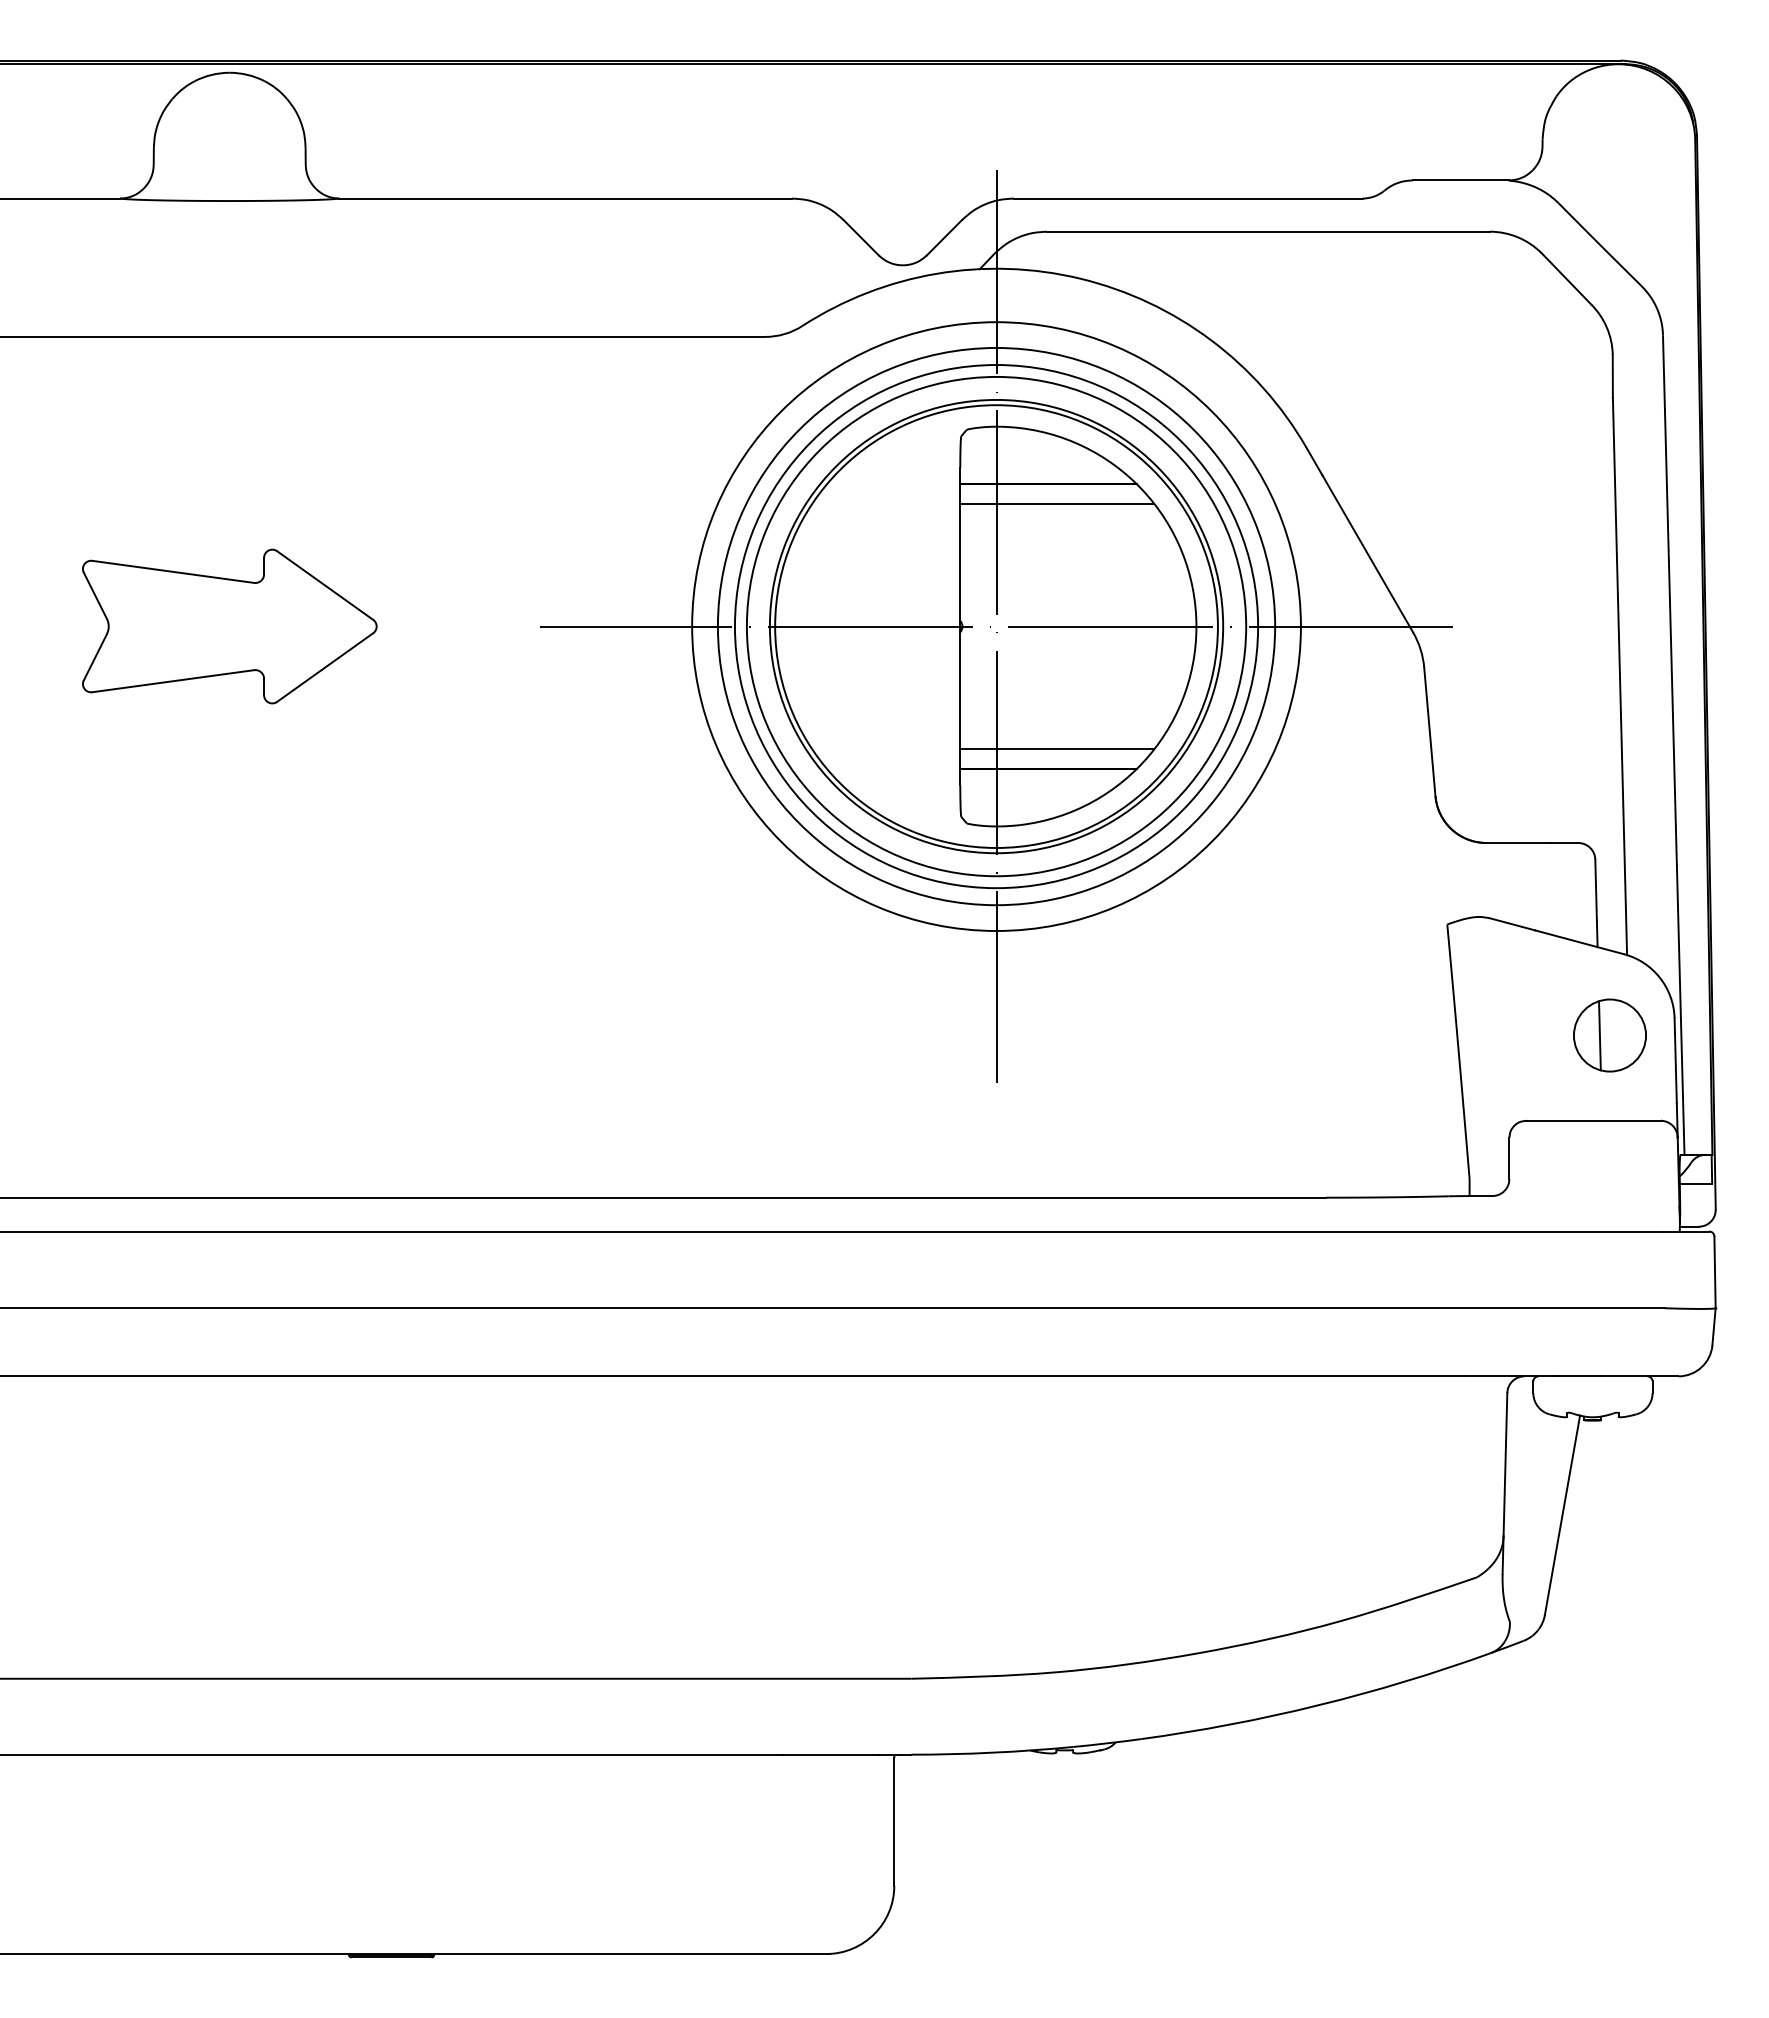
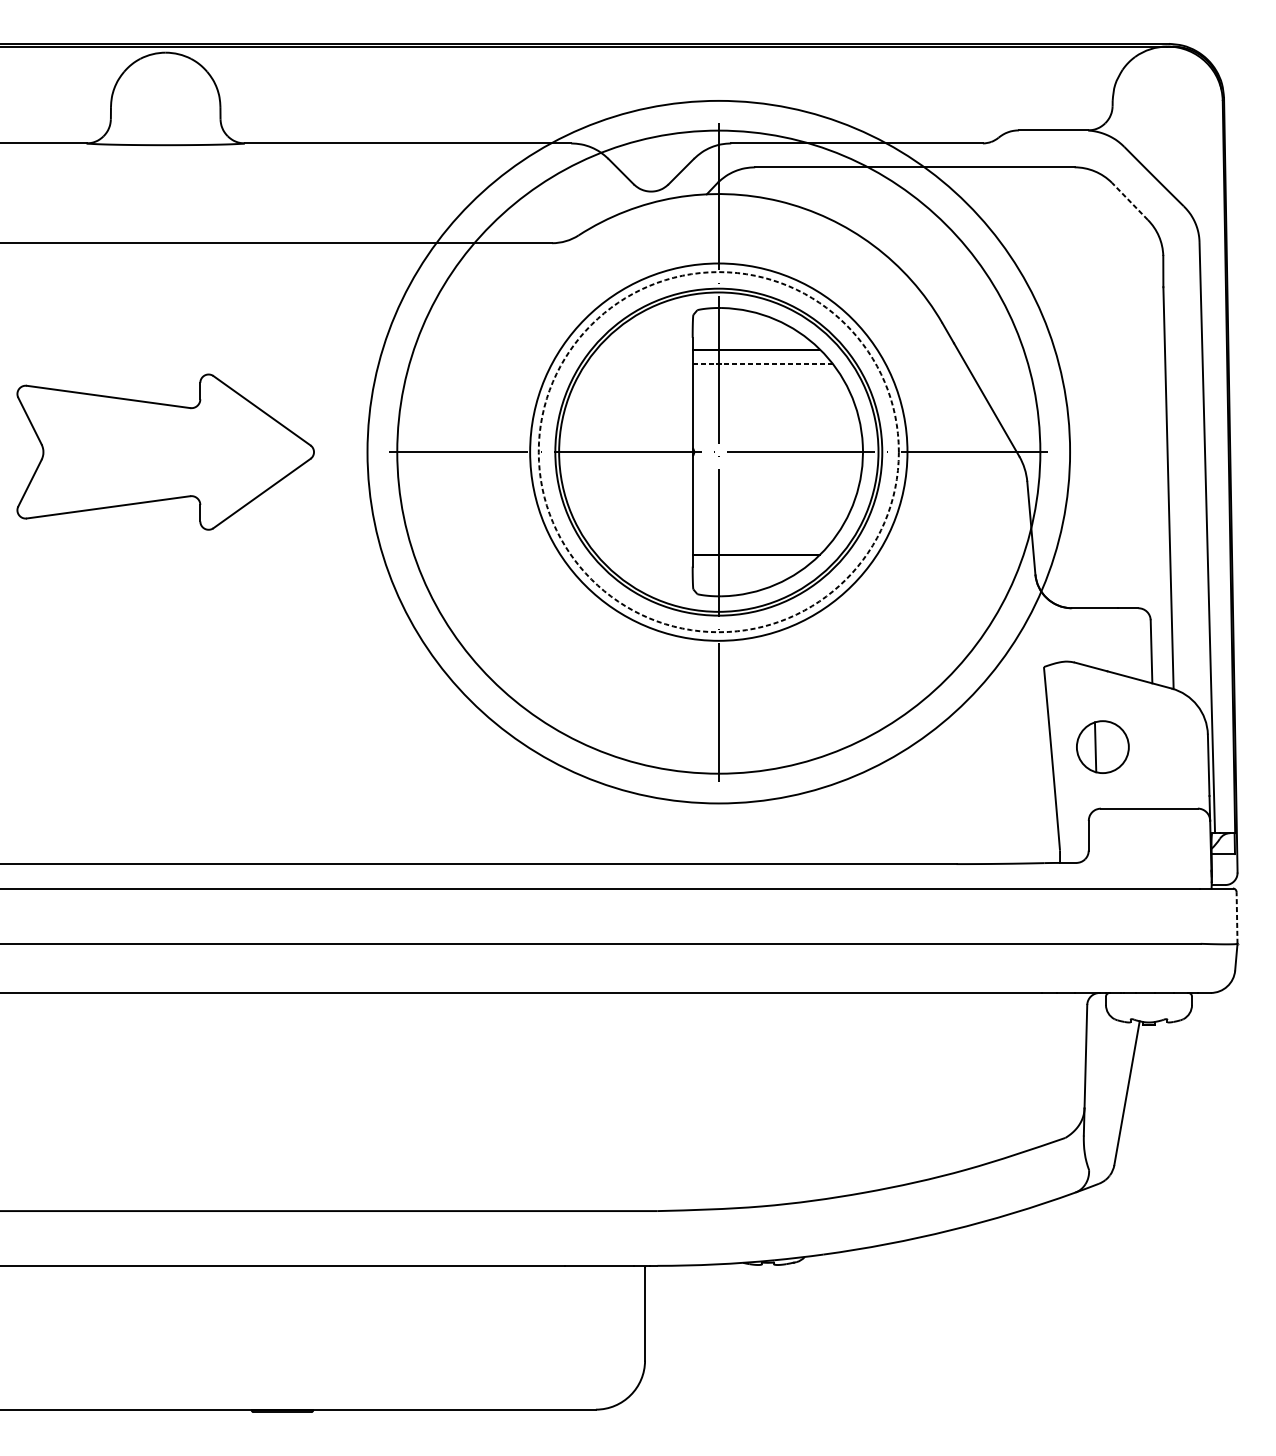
line: (1566, 278) -> (1129, 201), solid -> dashed
line: (1057, 503) -> (762, 363), solid -> dashed
part: (229, 626) -> (165, 452), size x1.4
circle: (996, 626) -> (718, 452), size x1.6
circle: (996, 626) -> (718, 452), size x1.6
circle: (996, 626) -> (718, 452), solid -> dashed
line: (1057, 749) -> (762, 540), removed
part: (1609, 1035) -> (1102, 747), moved
line: (1715, 1272) -> (1237, 918), solid -> dashed

